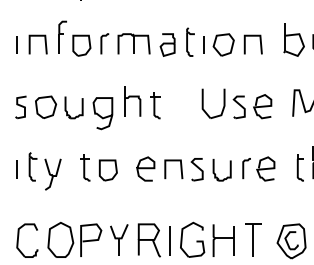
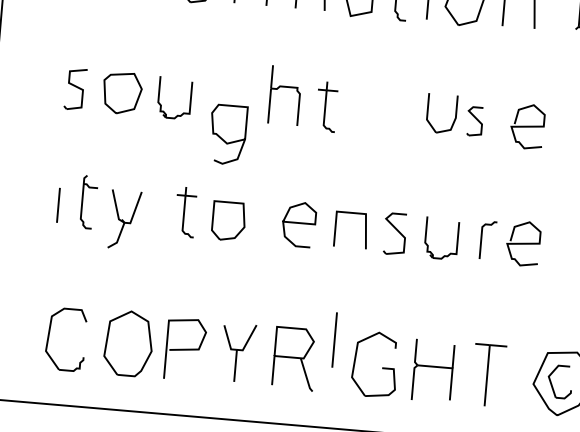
part: (223, 103) -> (454, 114), size x0.7
curve: (100, 115) -> (223, 137), moved
line: (169, 240) -> (333, 339), moved

